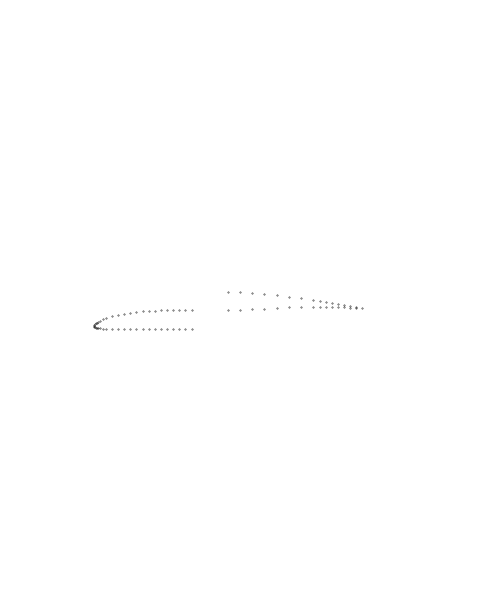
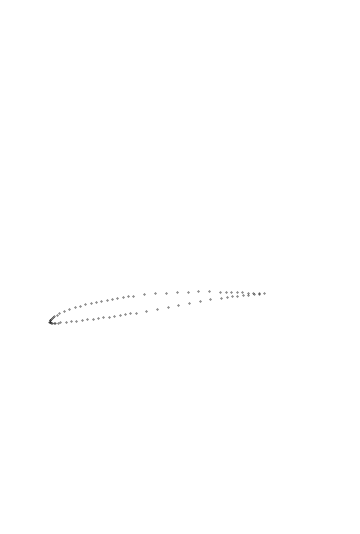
part: (143, 312) -> (91, 303), moved

